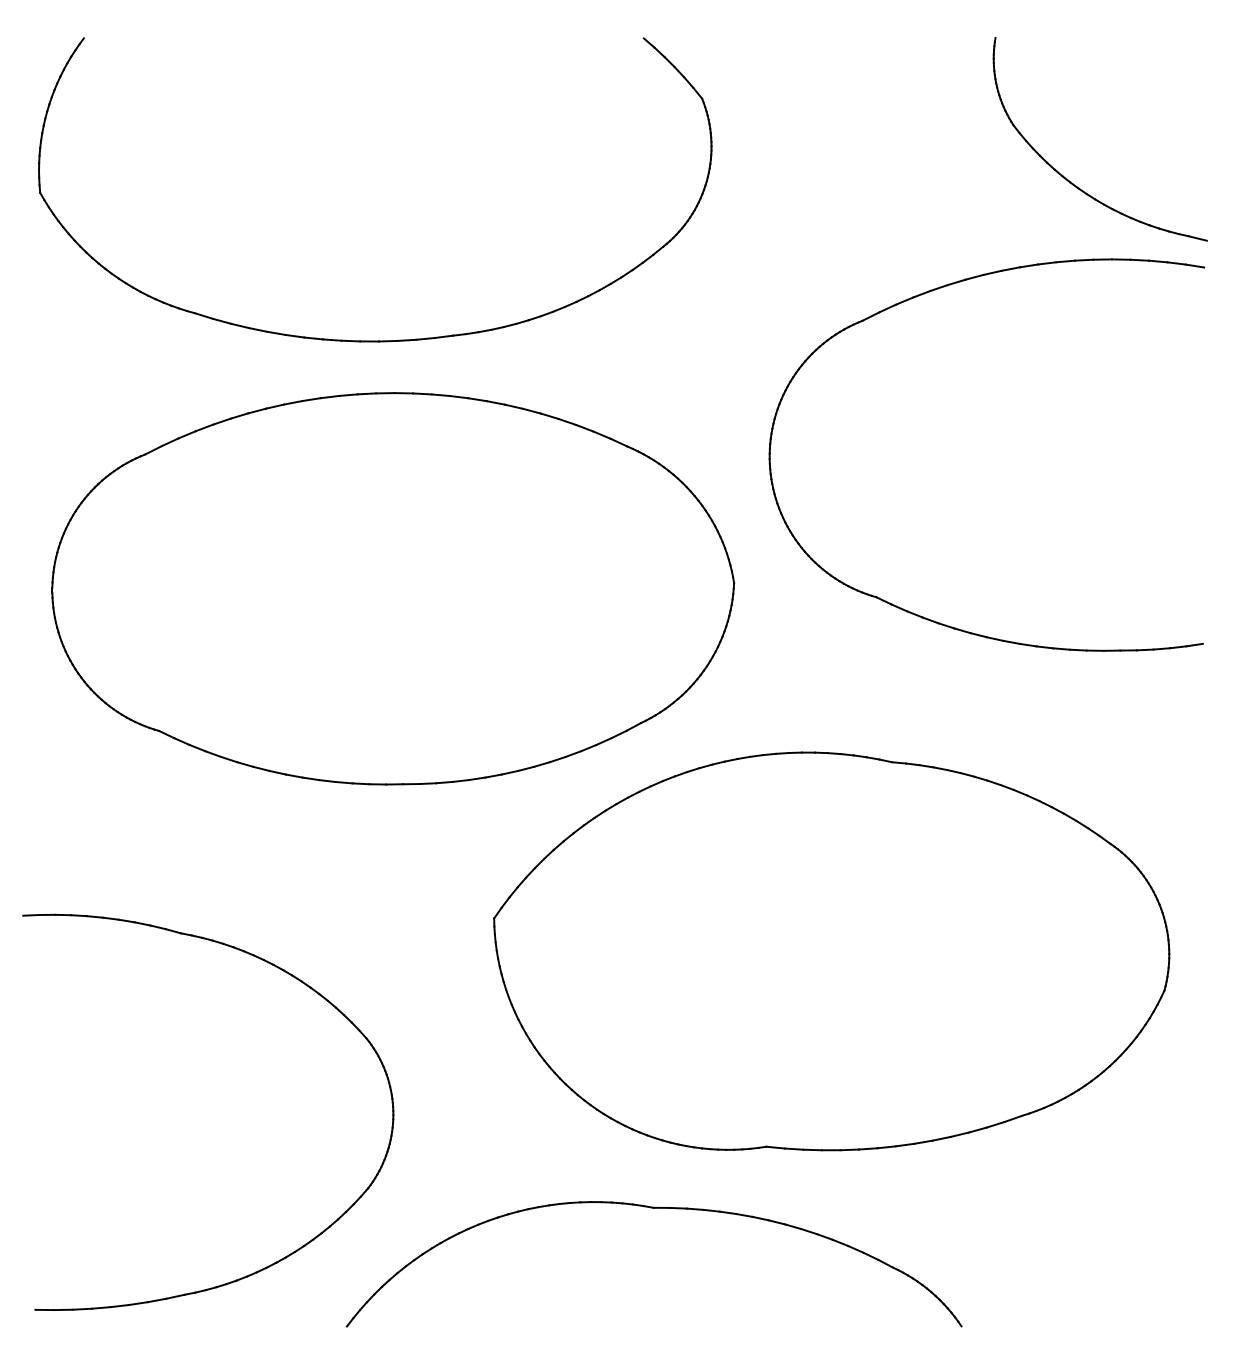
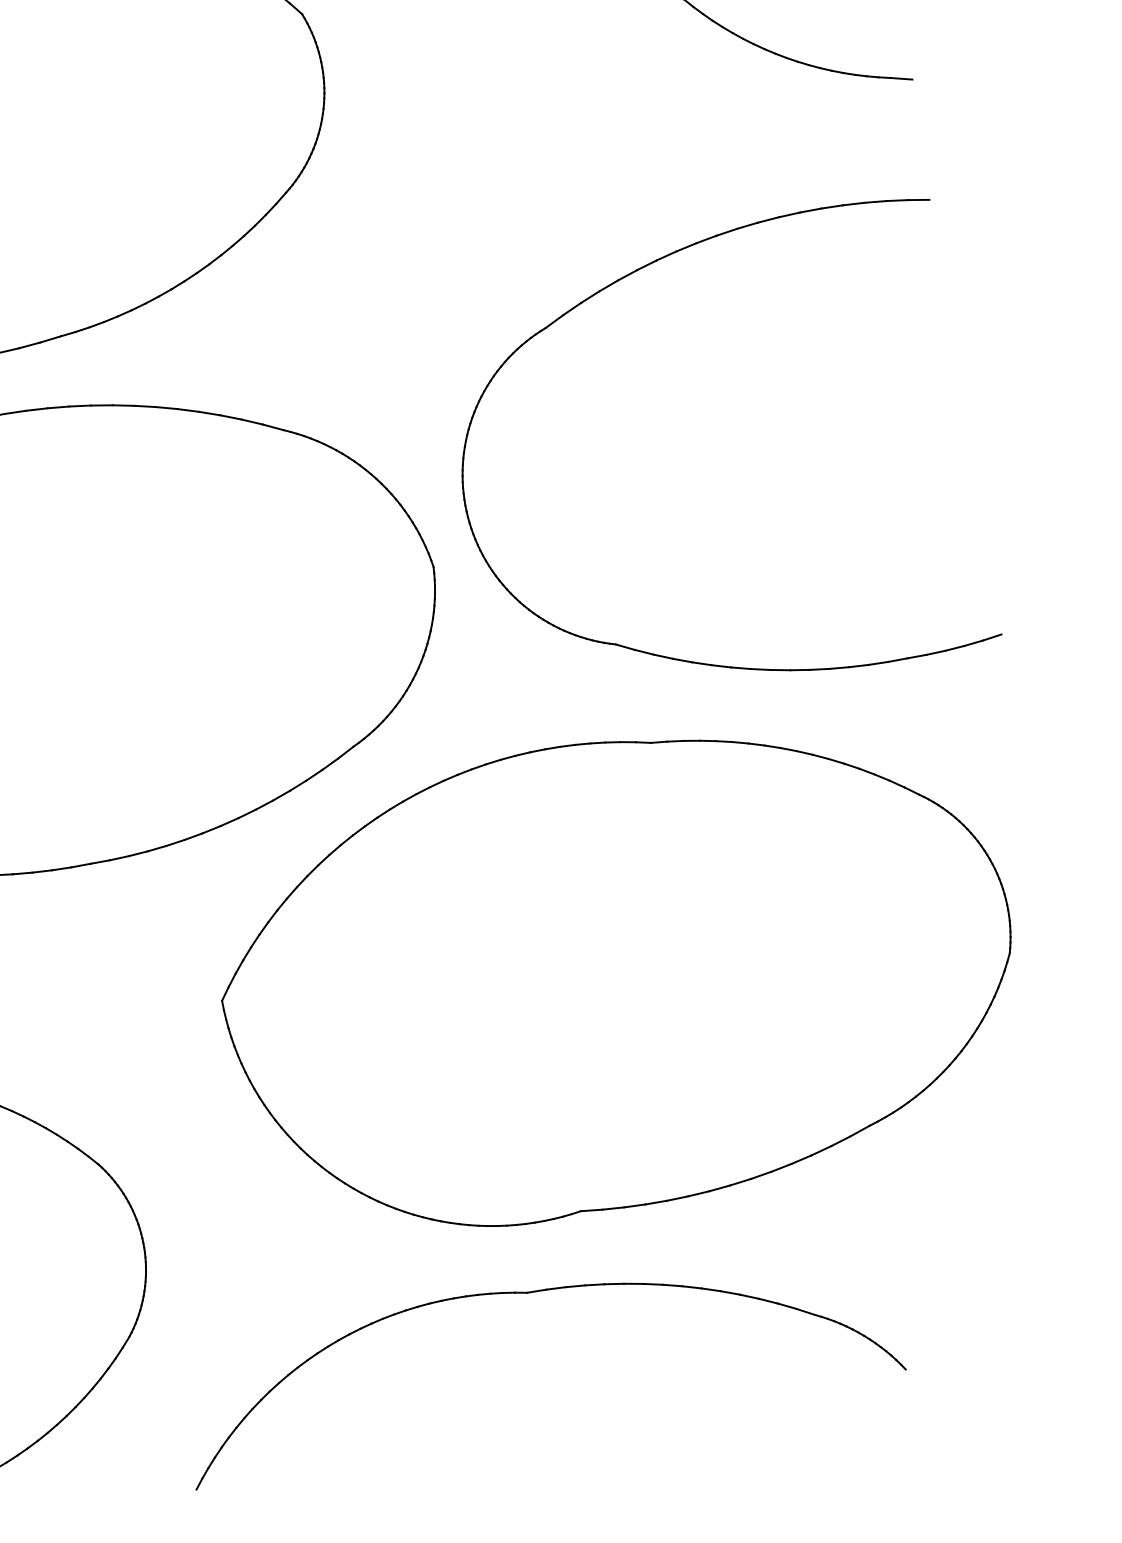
part: (927, 293) -> (615, 283), moved
part: (653, 1208) -> (527, 1293), moved

